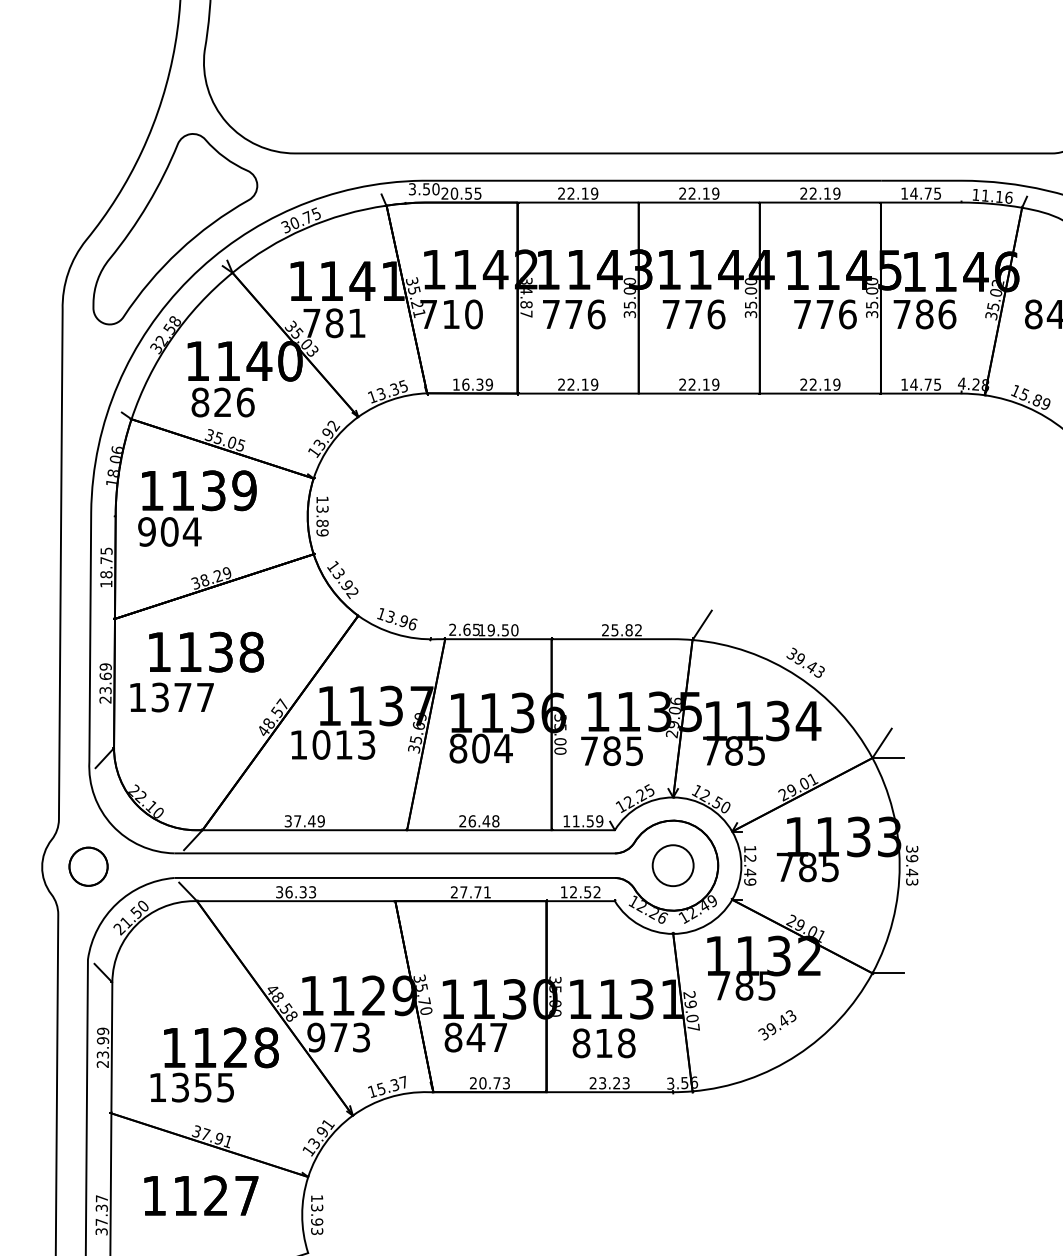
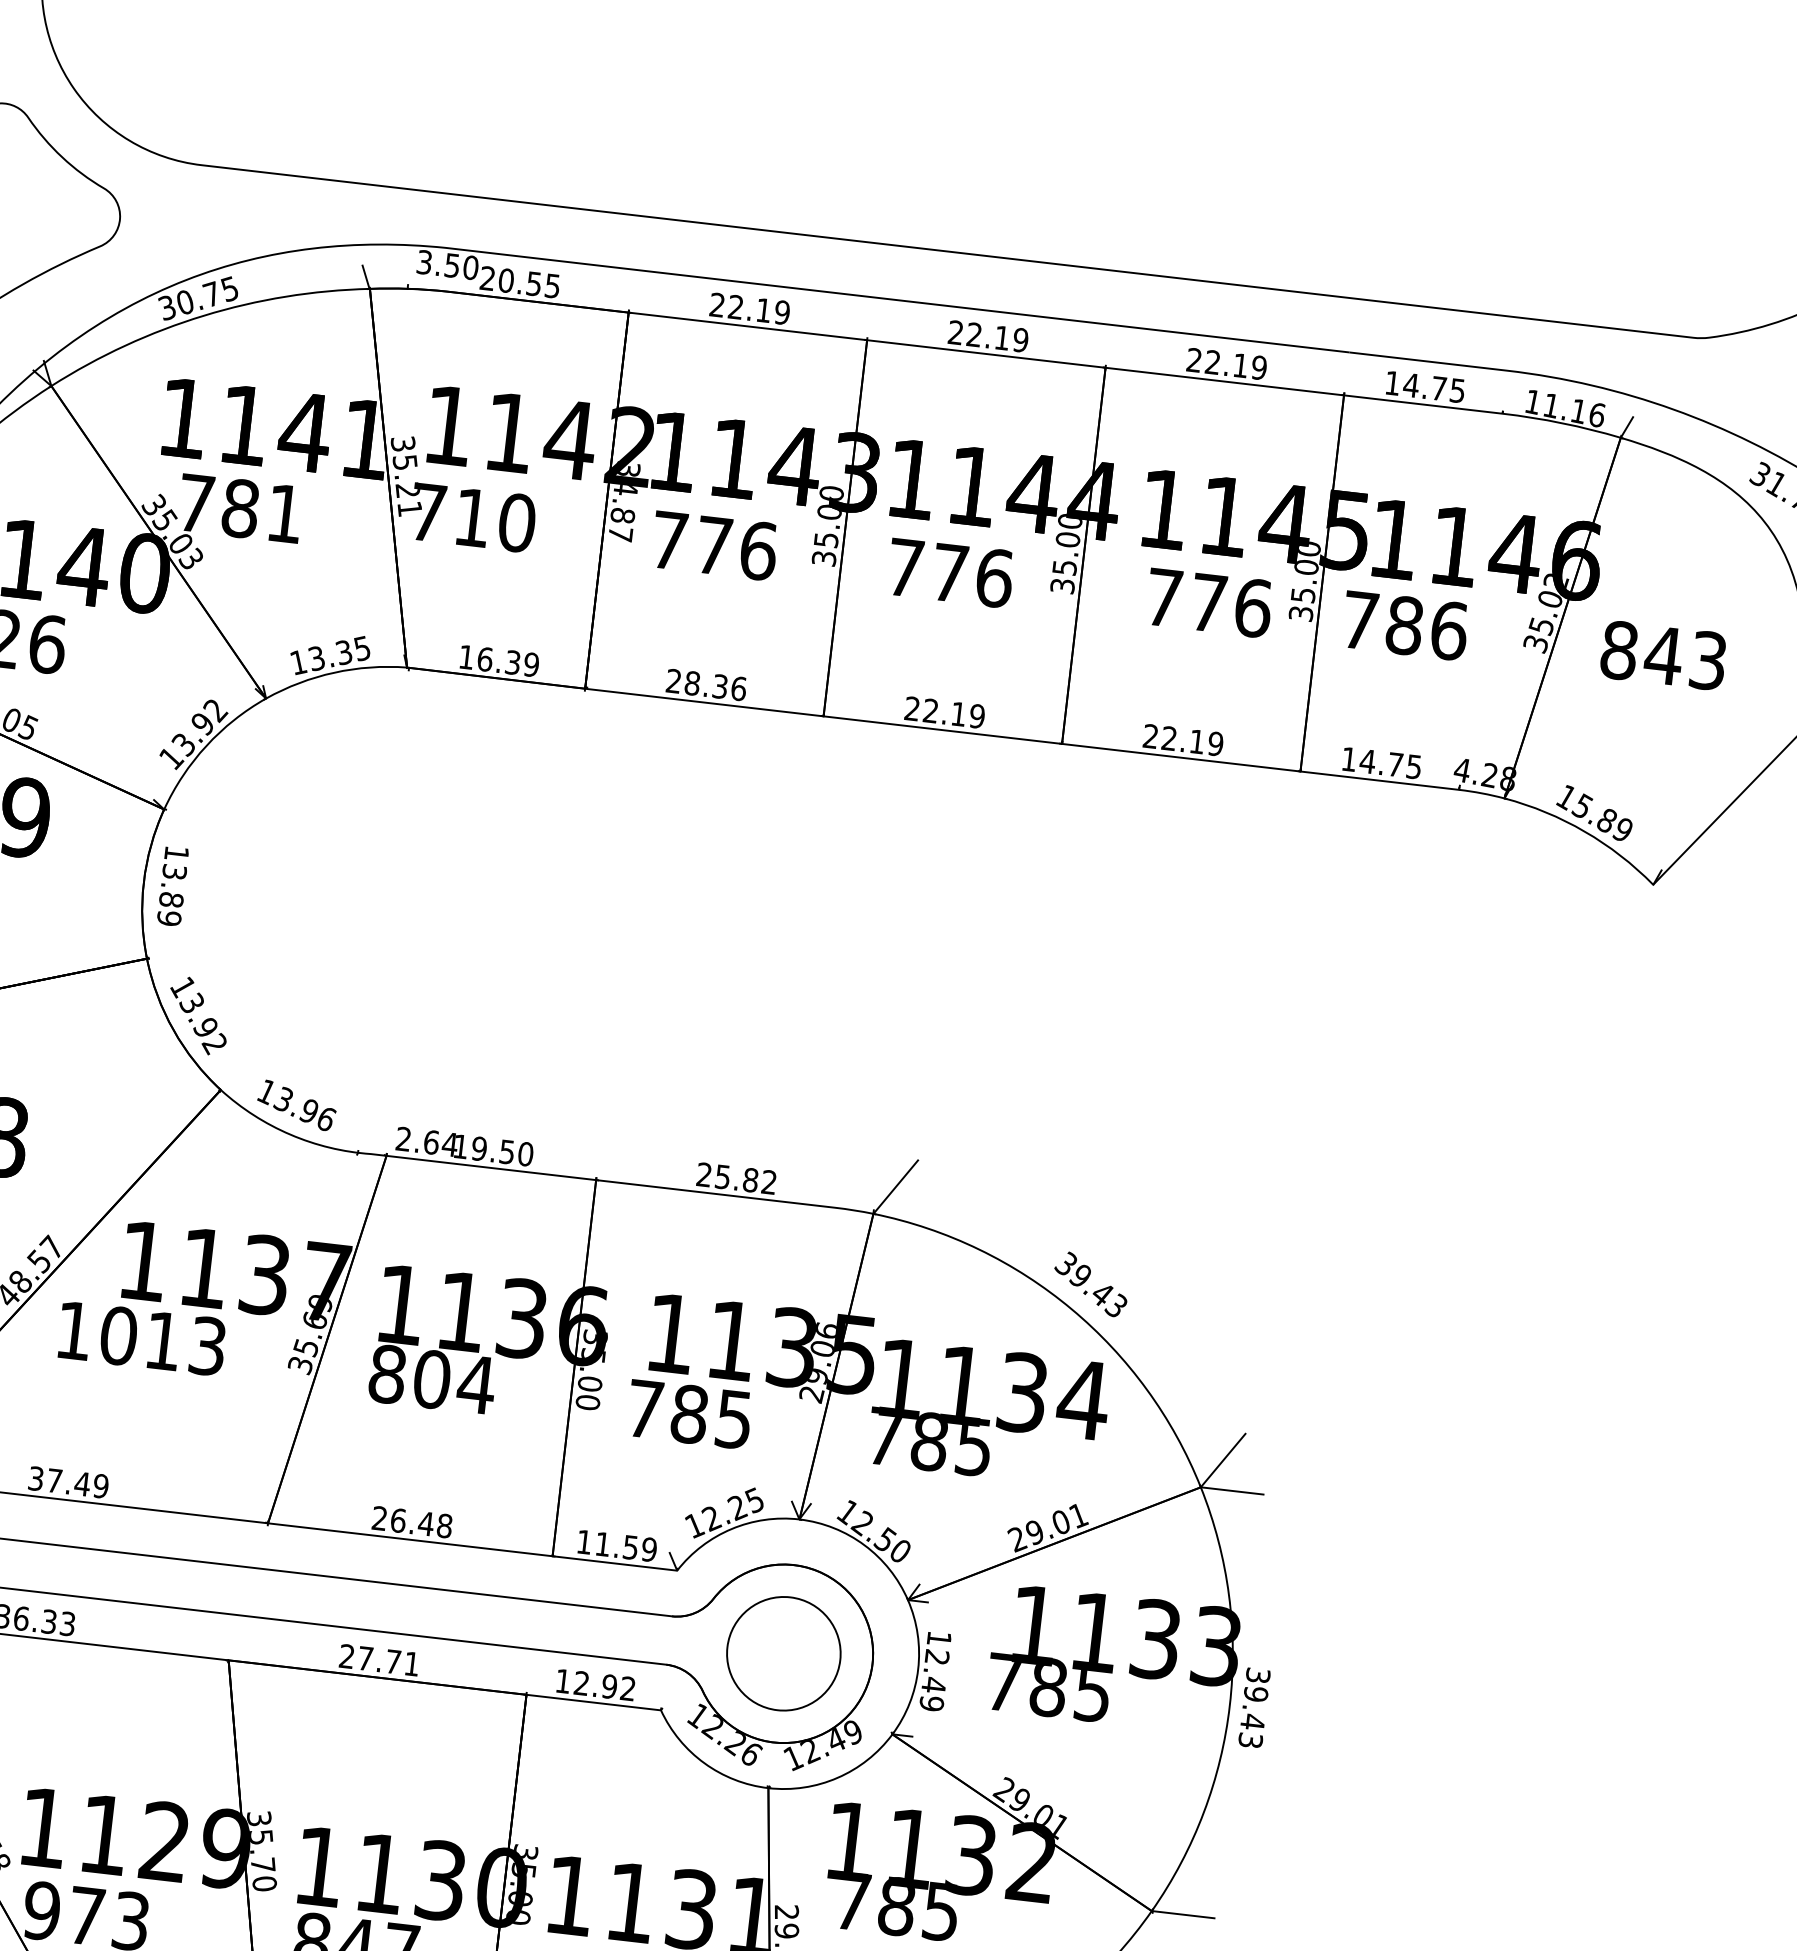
text: (582, 384) -> (714, 685), 22.19 -> 28.36
text: (476, 629) -> (450, 1143), 2.65 -> 2.64
circle: (672, 865) -> (782, 1653), size x1.4
text: (587, 892) -> (609, 1687), 12.52 -> 12.92

